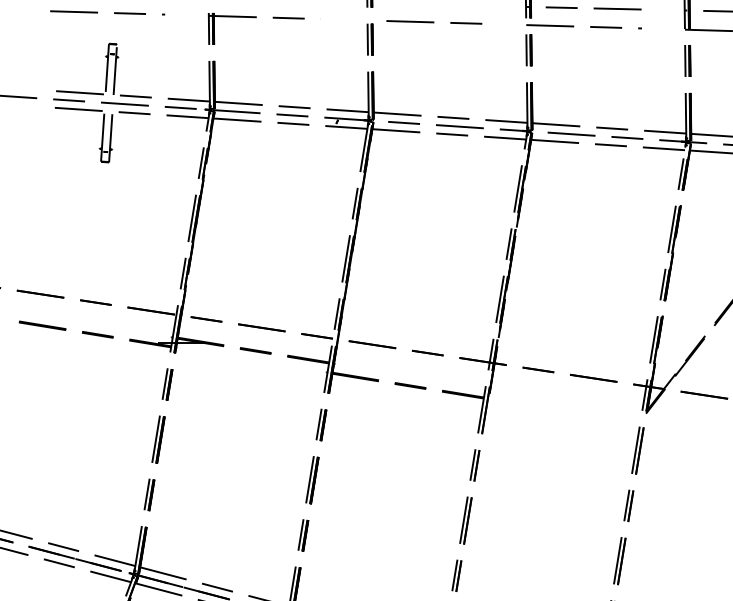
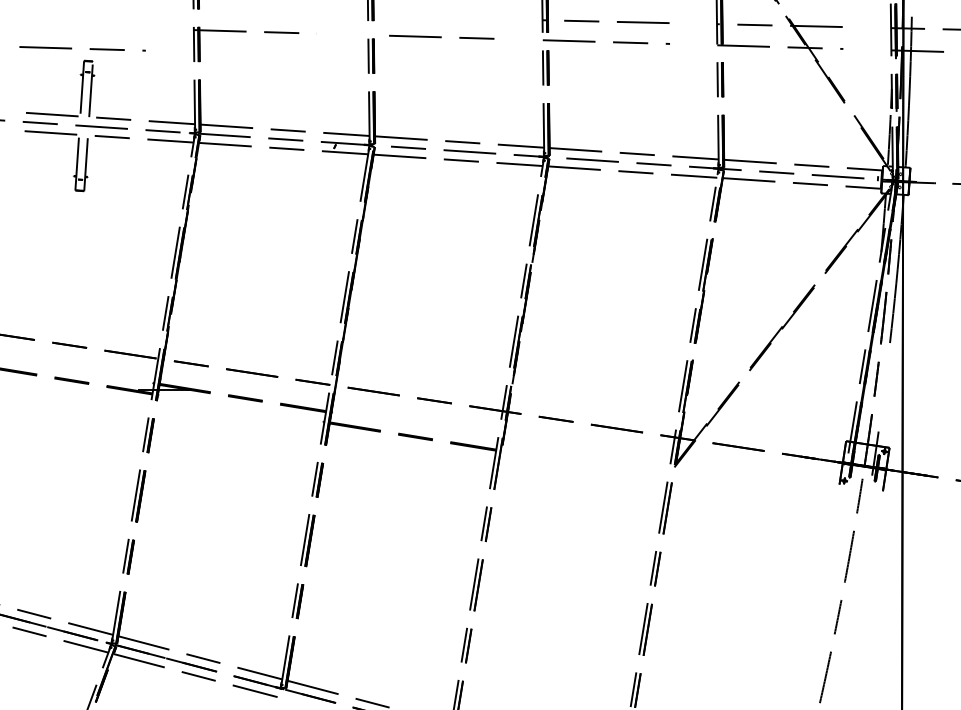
line: (113, 12) -> (89, 48), moved

